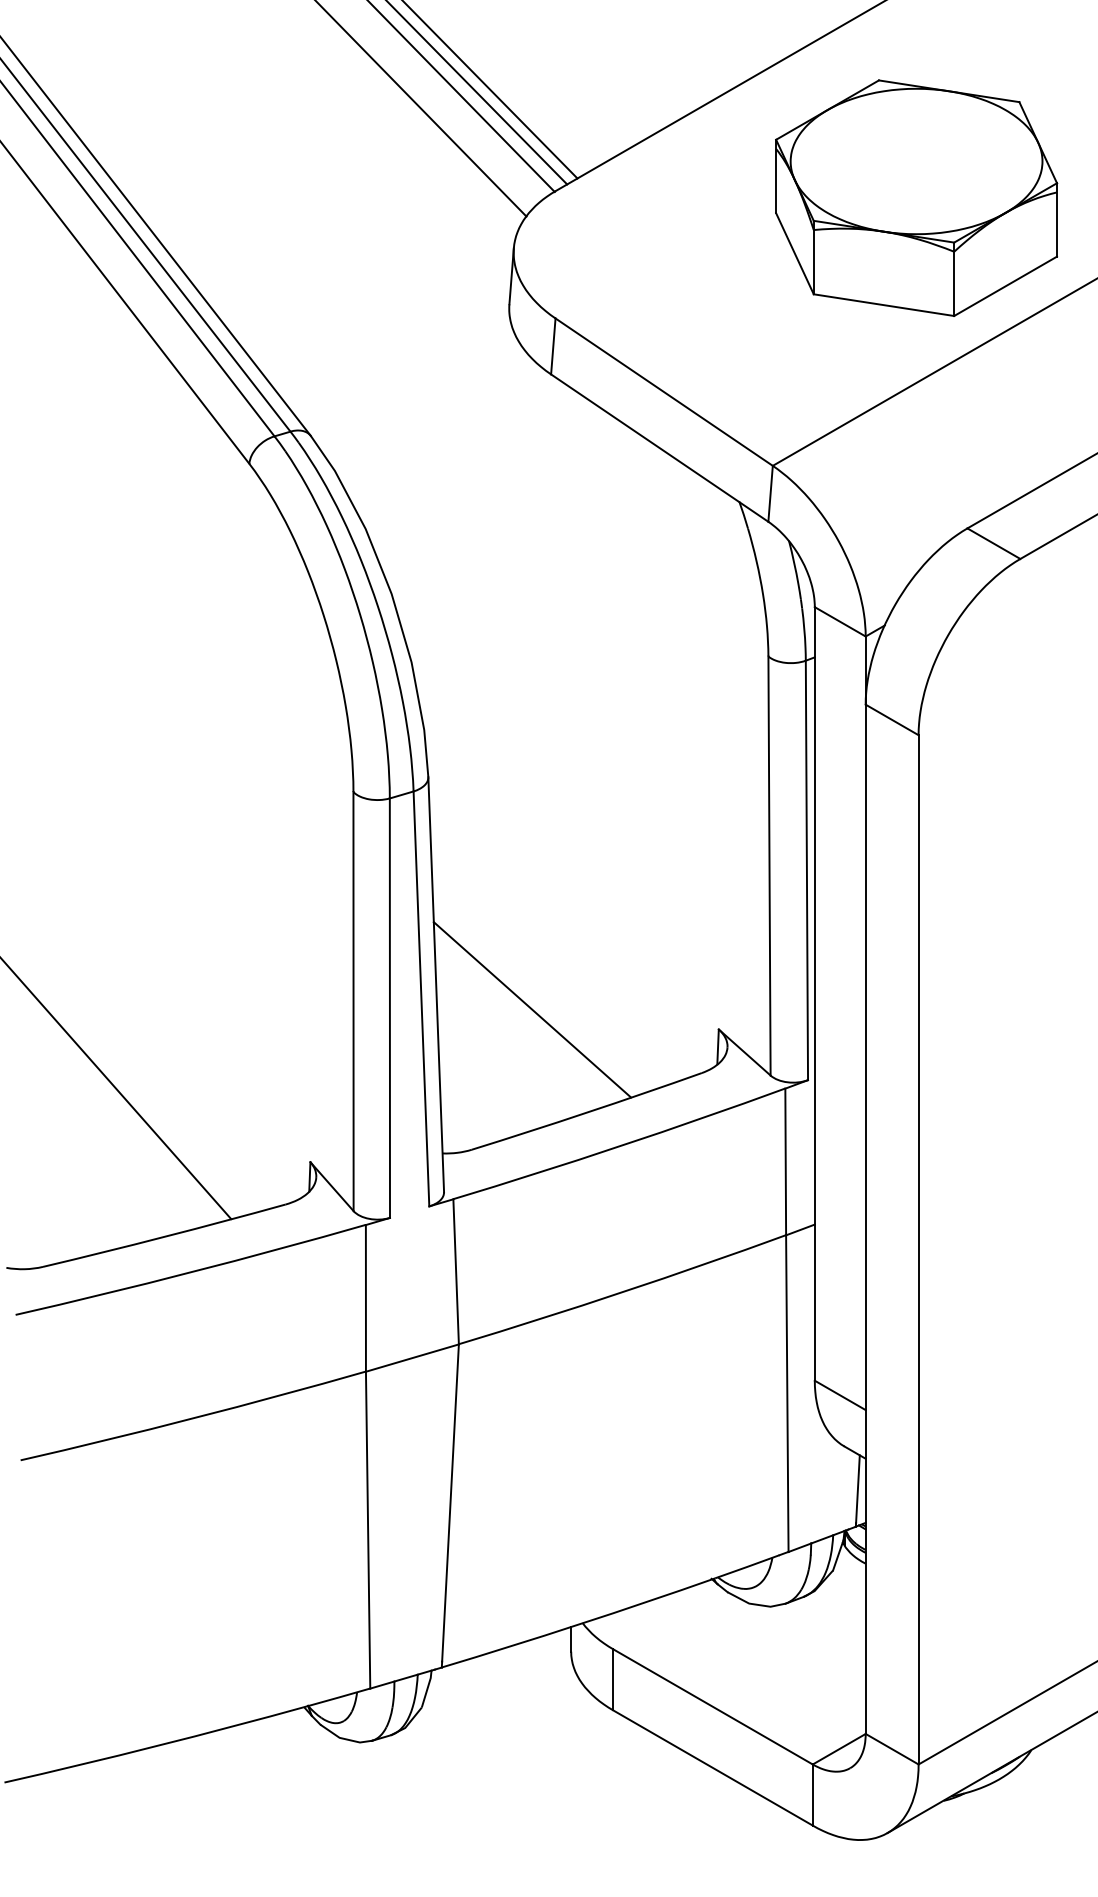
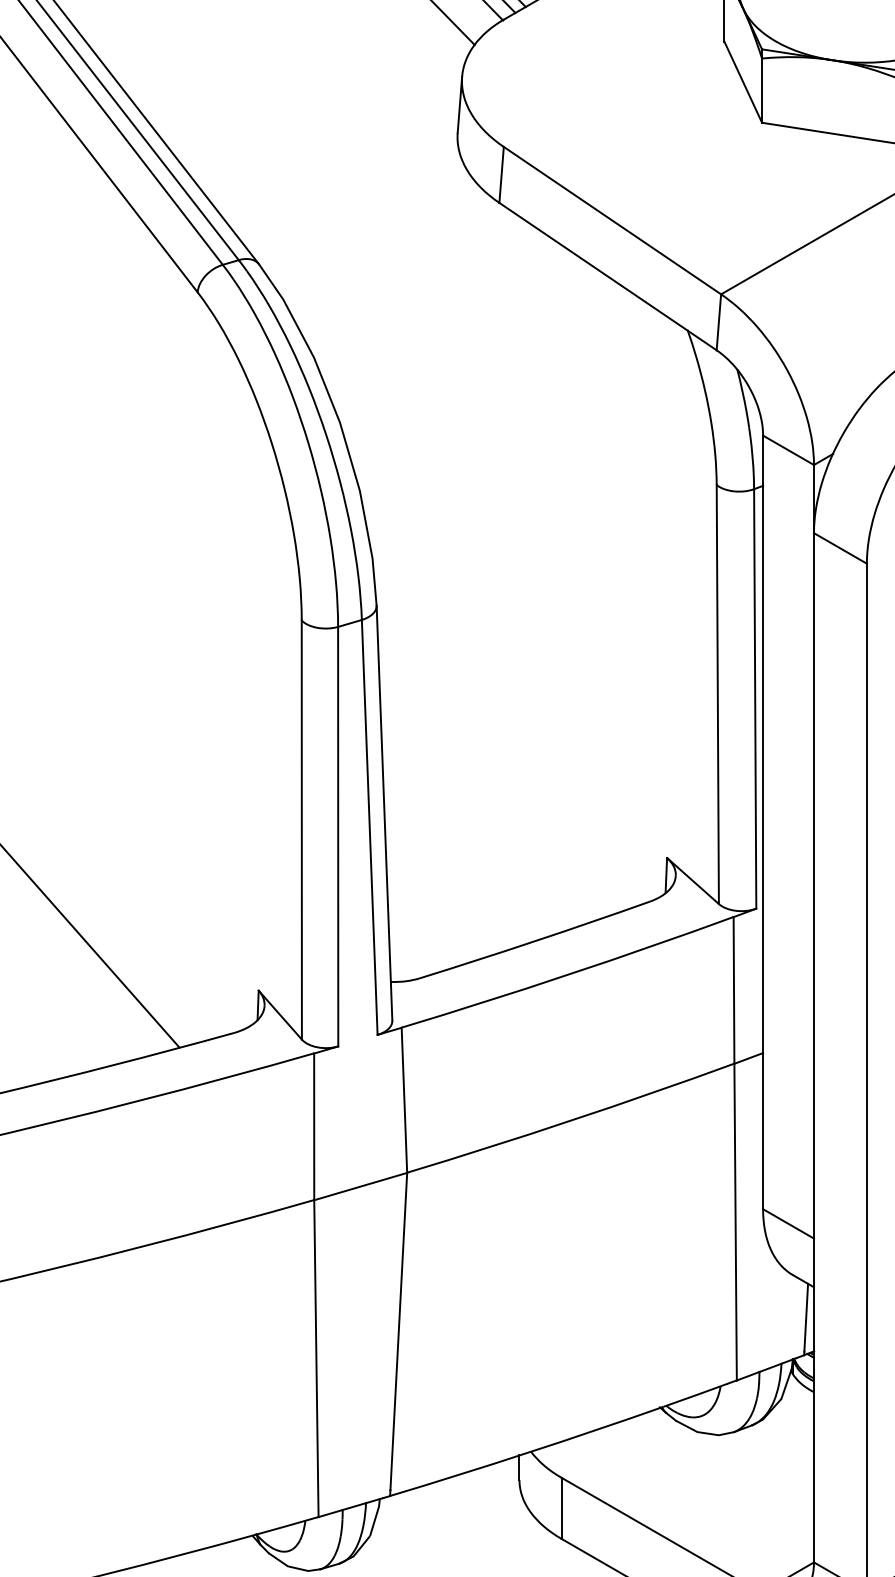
line: (532, 1009) -> (480, 837), removed

